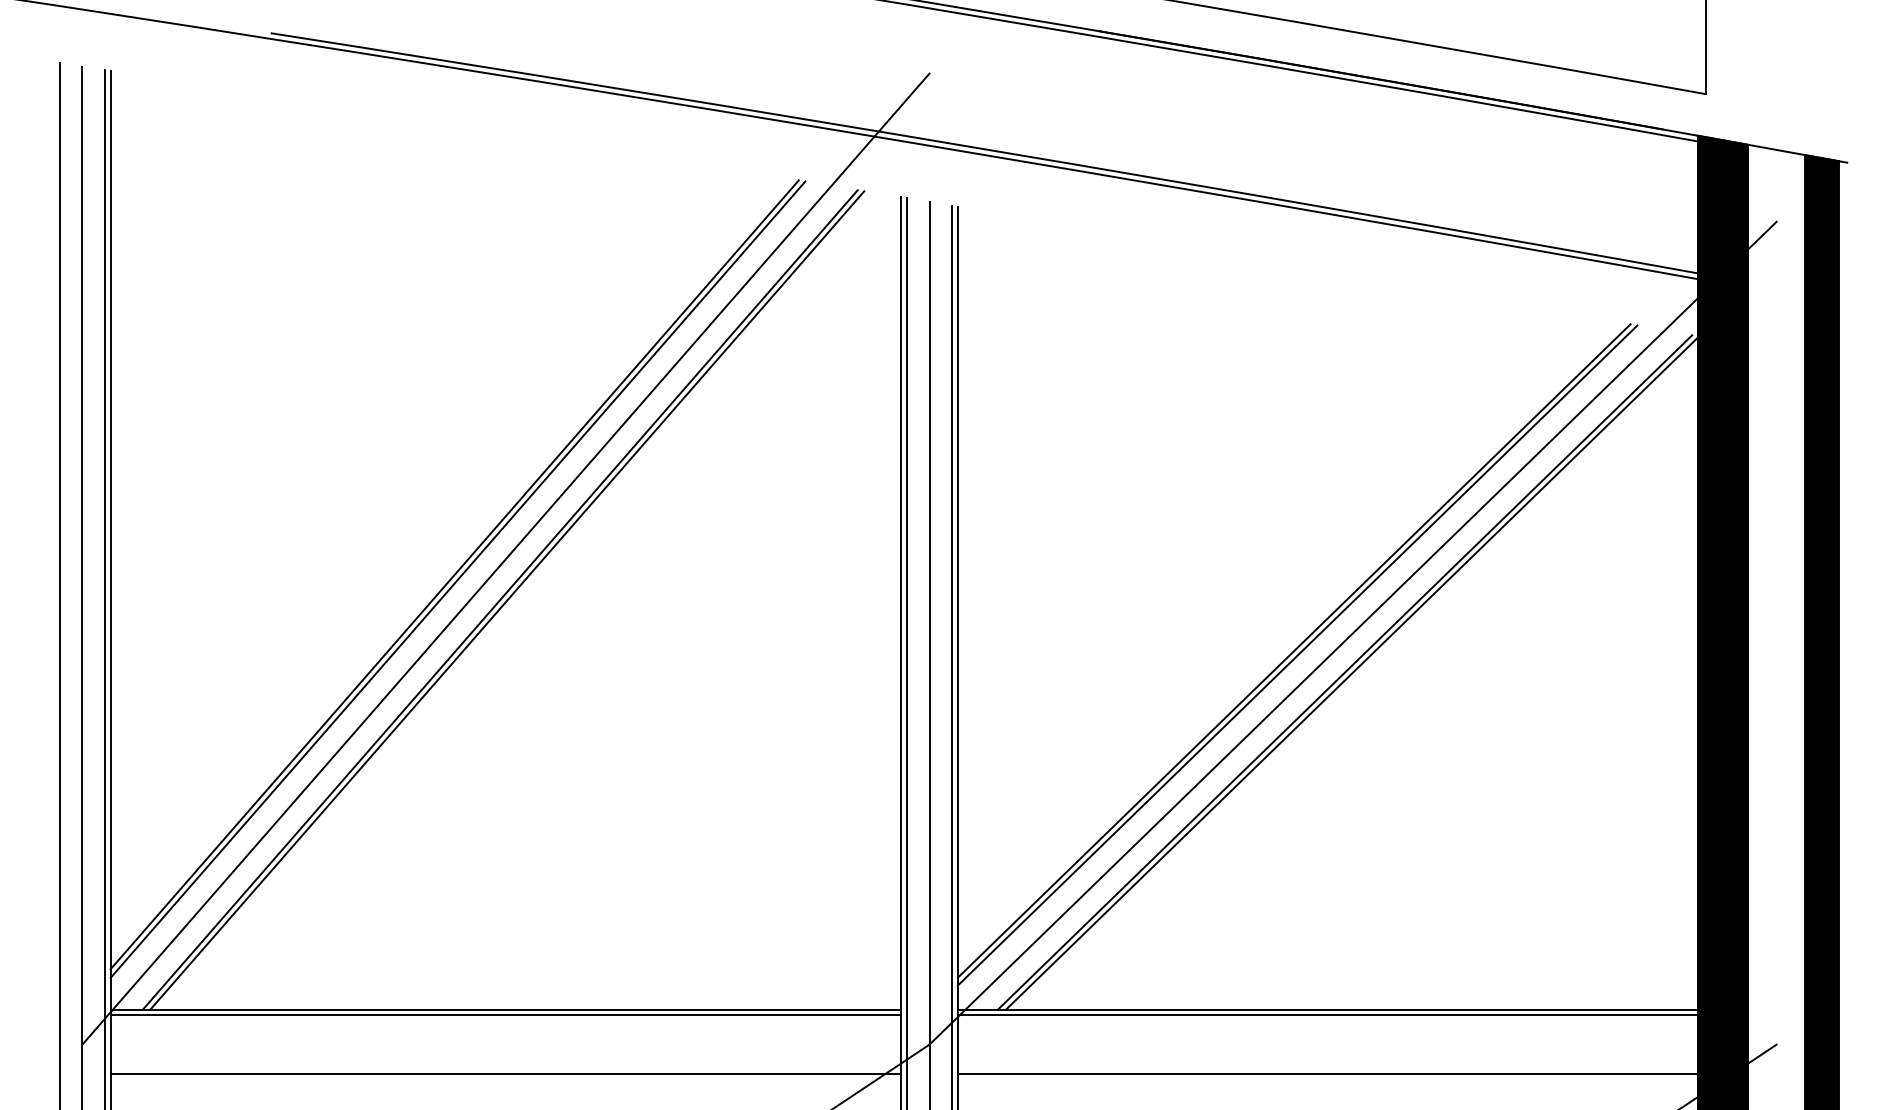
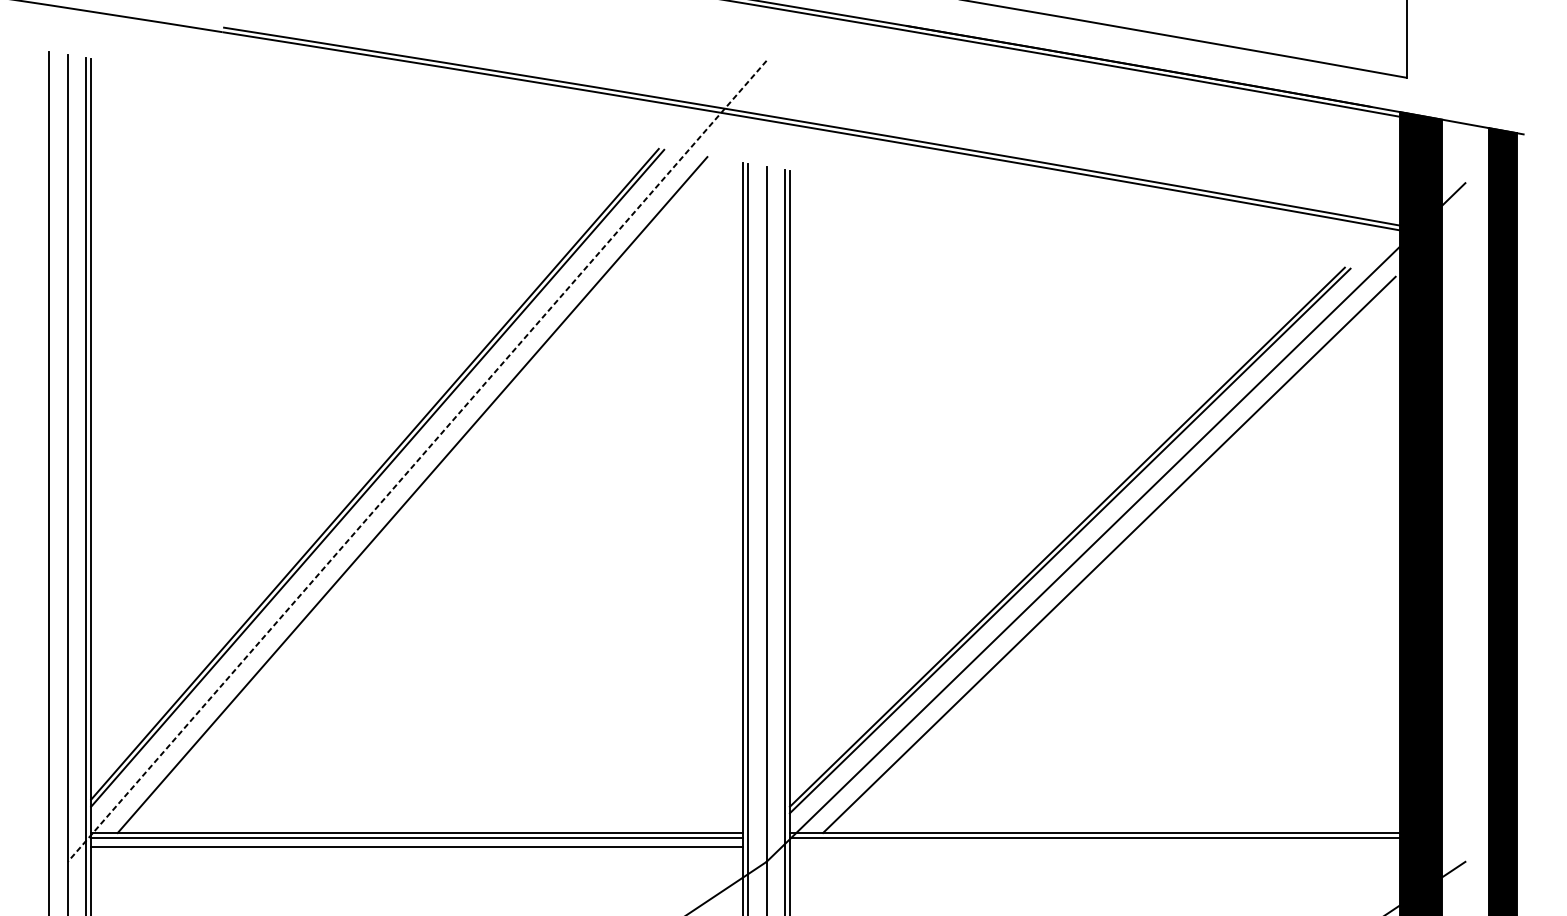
line: (505, 559) -> (416, 461), solid -> dashed
line: (507, 600) -> (418, 495), removed
line: (1352, 672) -> (1115, 554), removed
line: (505, 1073) -> (416, 846), moved
line: (1331, 1073) -> (1098, 885), removed

